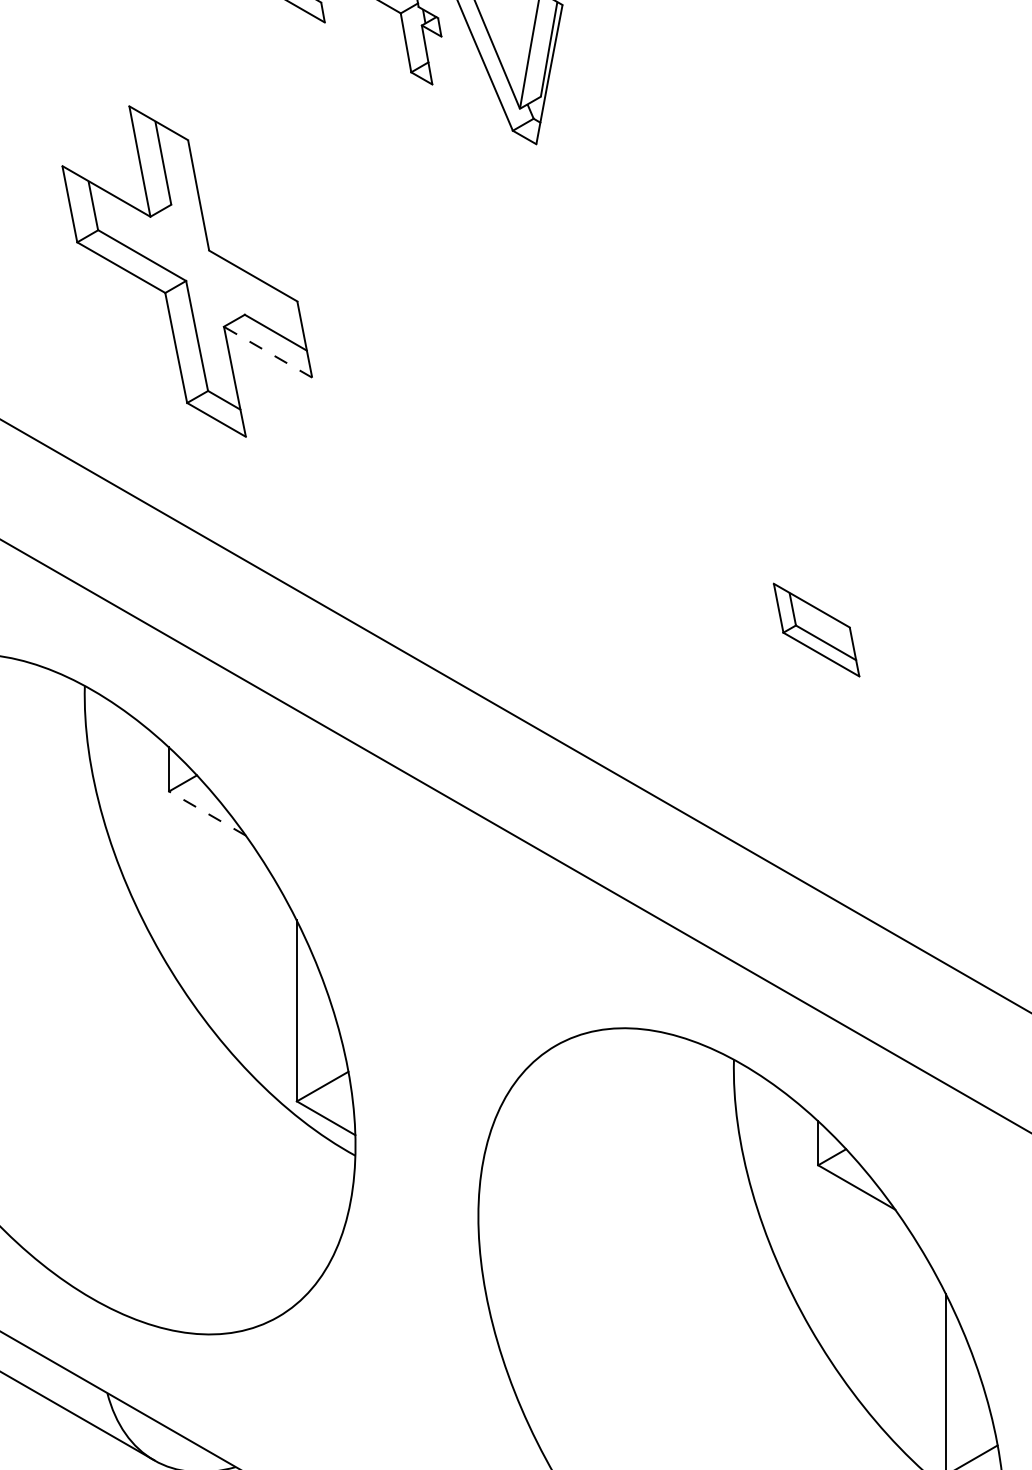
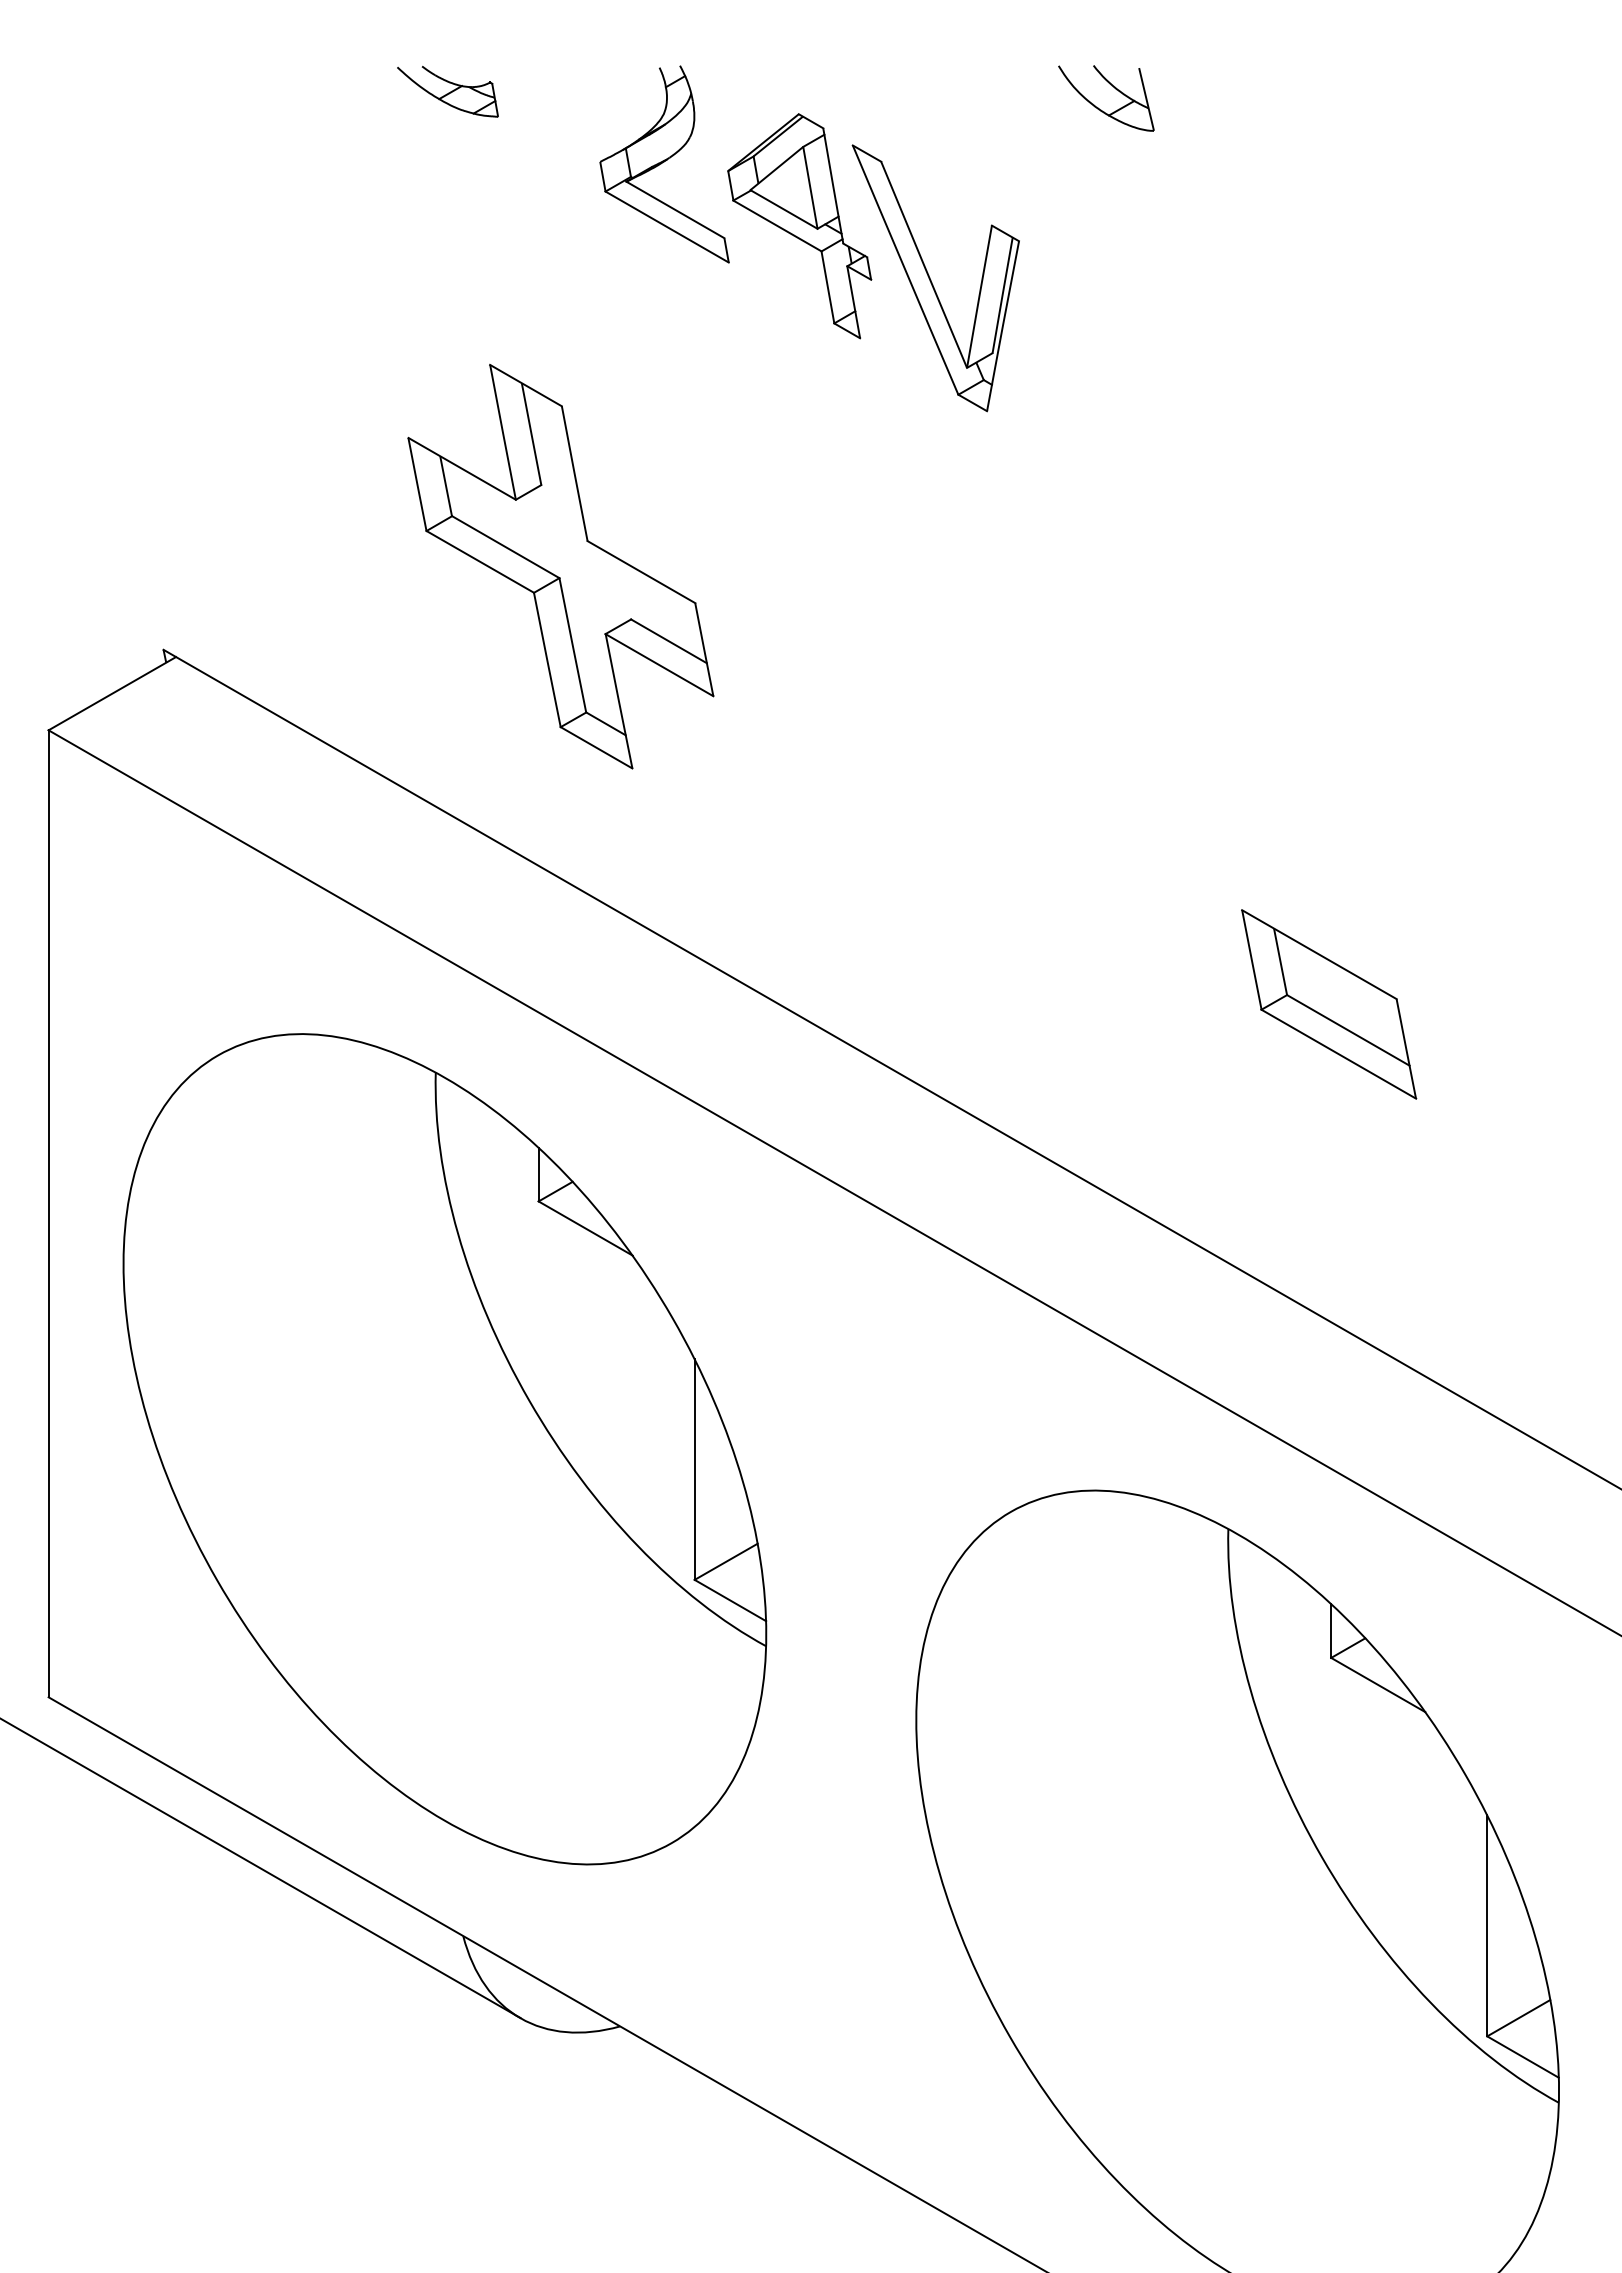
line: (268, 351) -> (659, 664), dashed -> solid
part: (816, 630) -> (1329, 1004), size x1.67
line: (207, 813) -> (585, 1228), dashed -> solid

